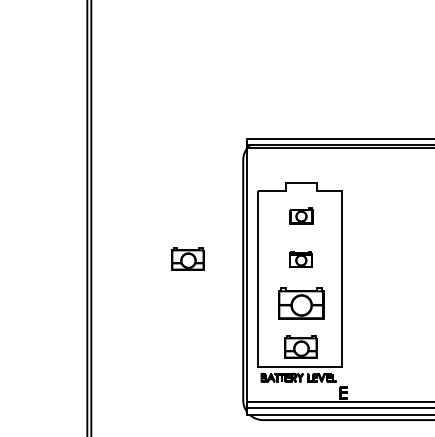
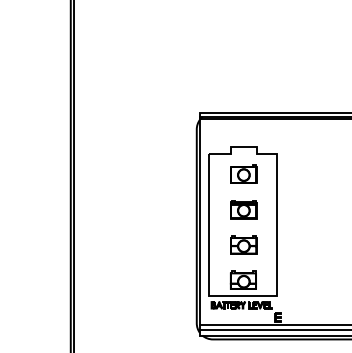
part: (301, 215) -> (243, 174), size x1.43
part: (187, 258) -> (151, 208), removed
part: (300, 259) -> (243, 209), size x1.43
part: (300, 302) -> (243, 244), size x0.71

